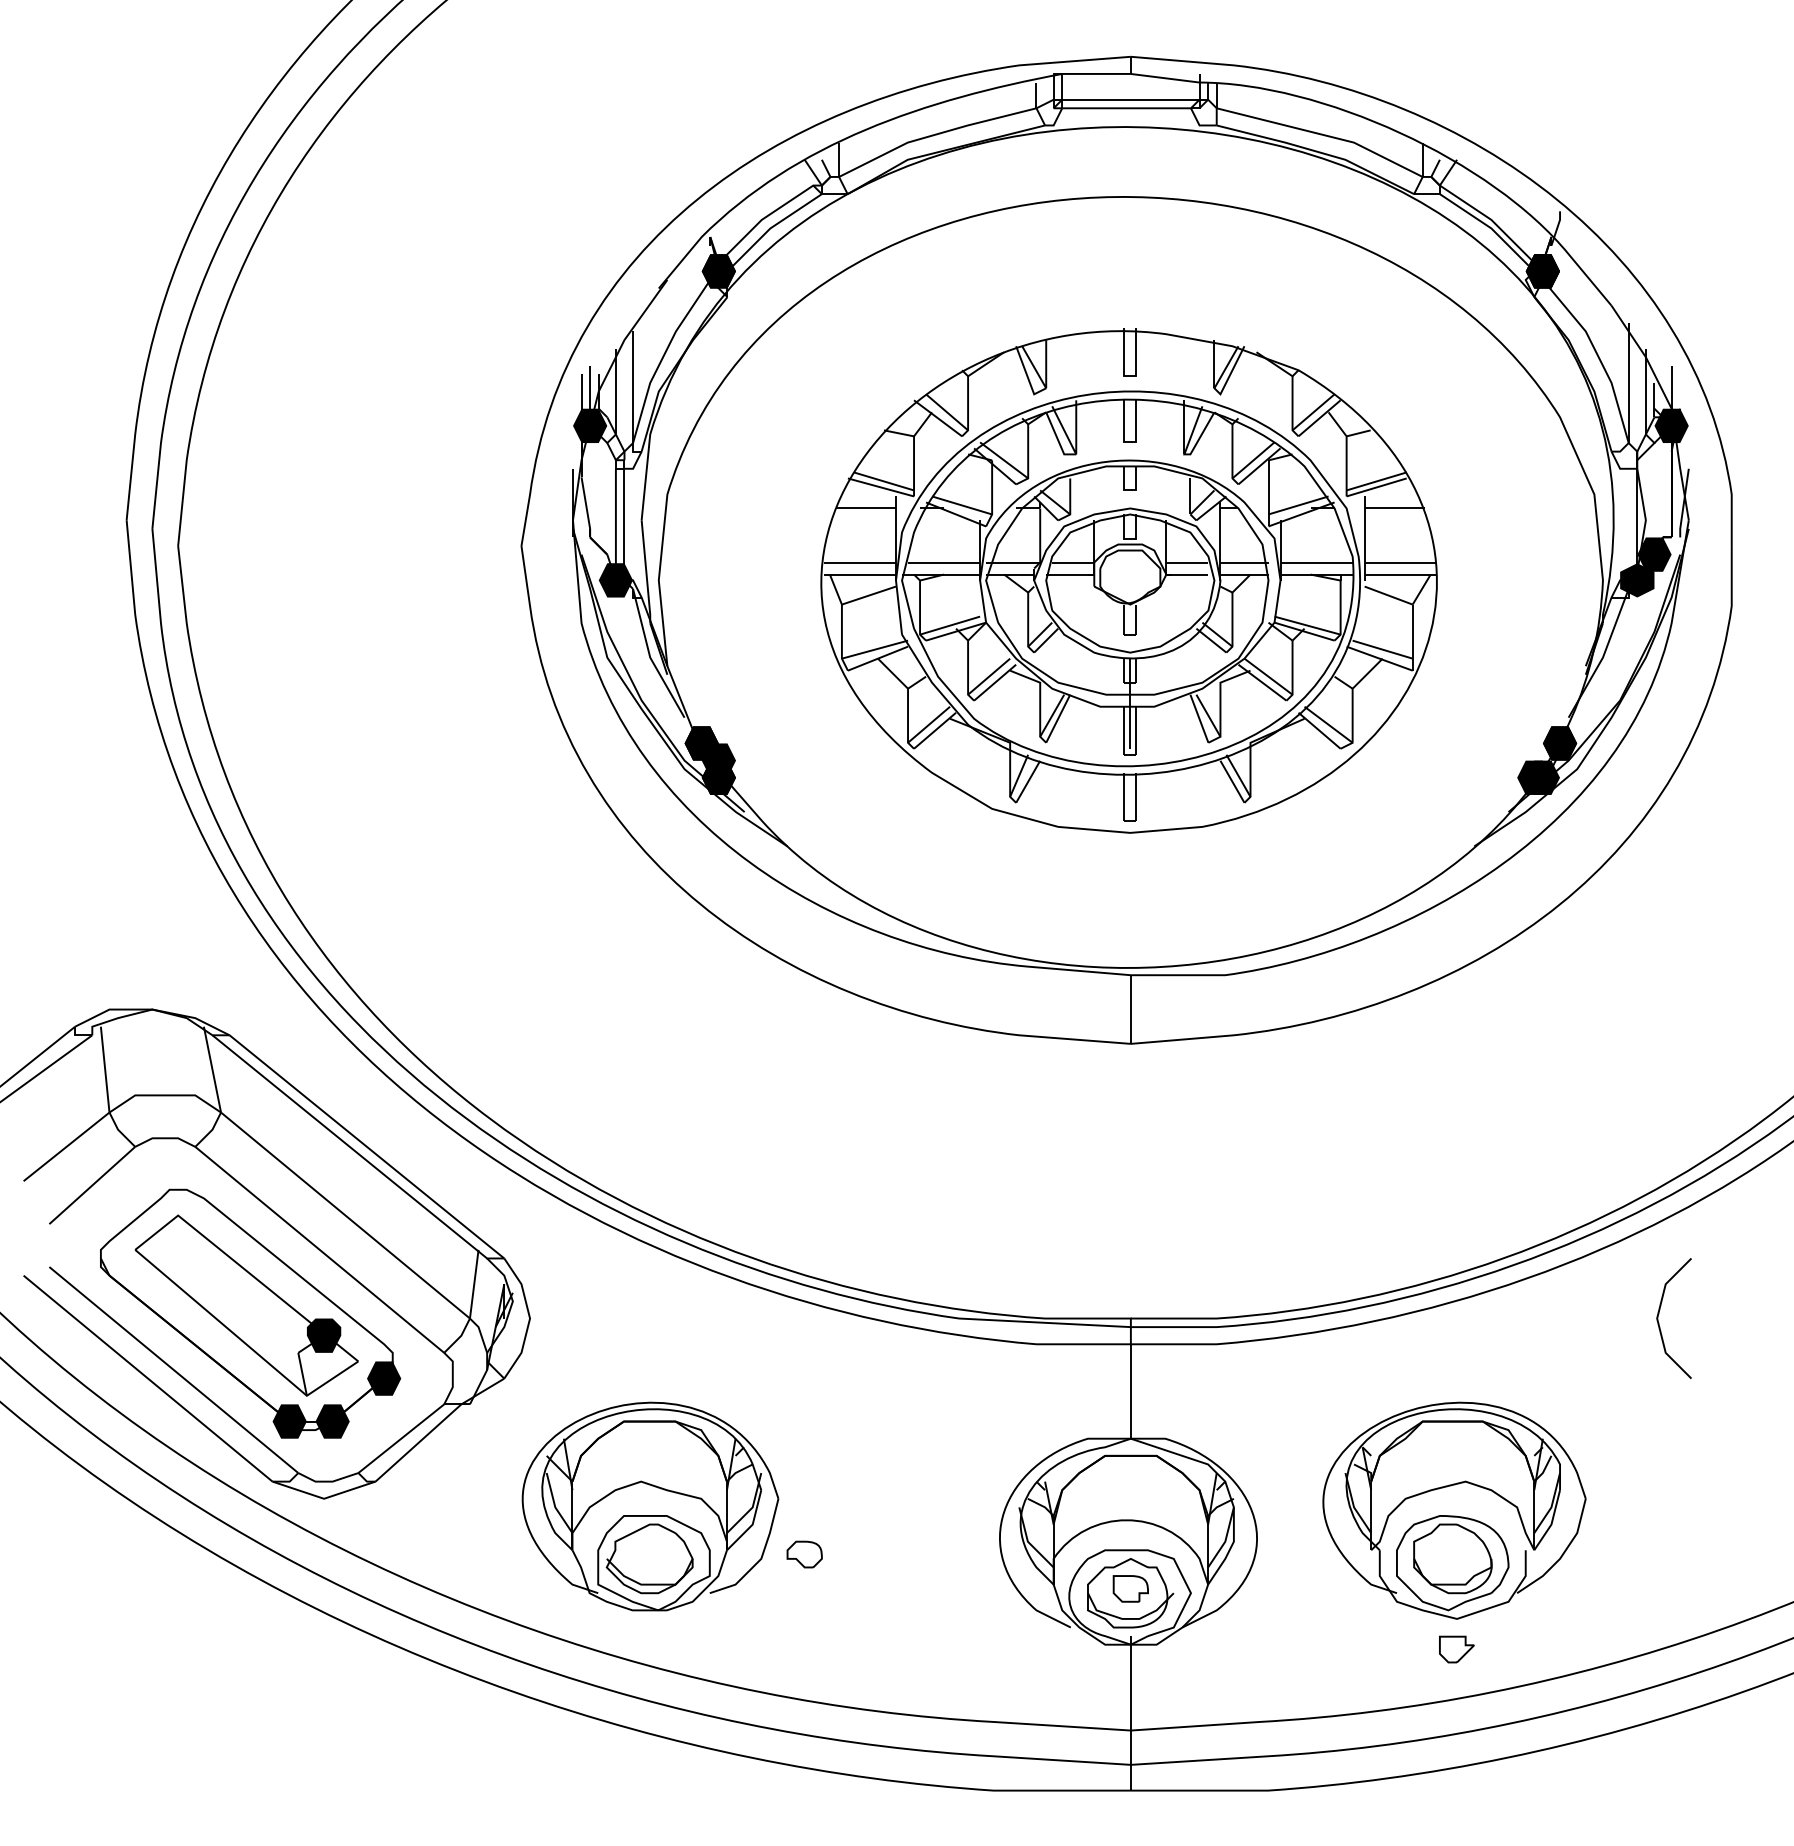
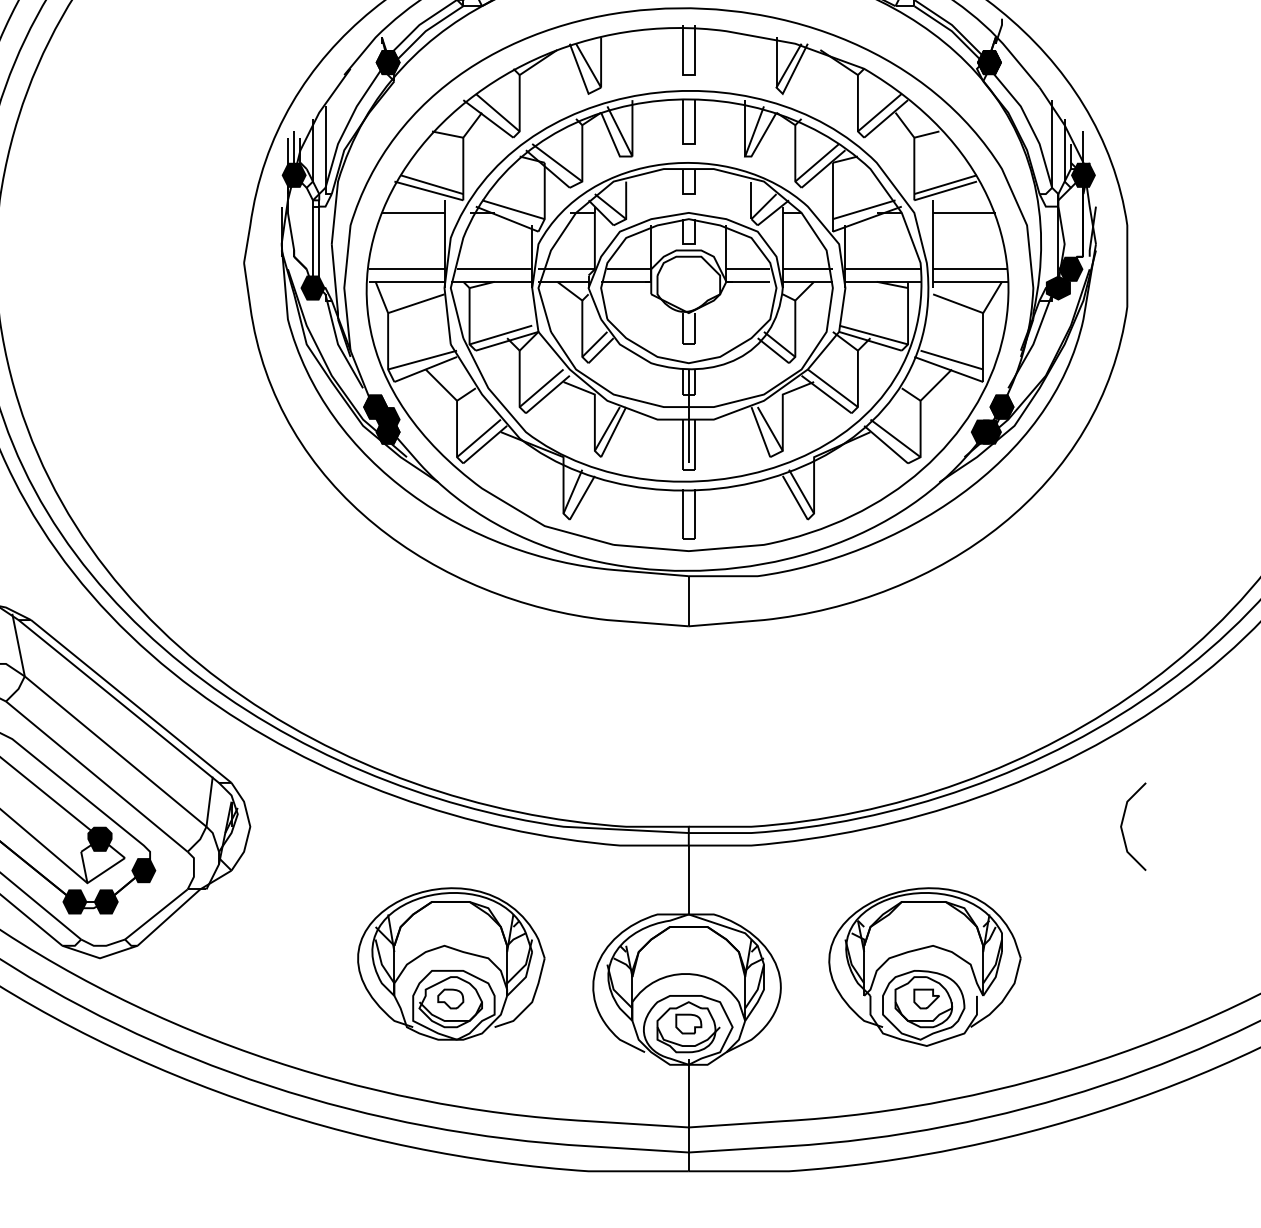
part: (1128, 580) -> (687, 288), size x1.43
line: (1659, 1314) -> (1122, 823), moved
part: (650, 1506) -> (451, 963), moved
part: (1456, 1649) -> (926, 998), moved

